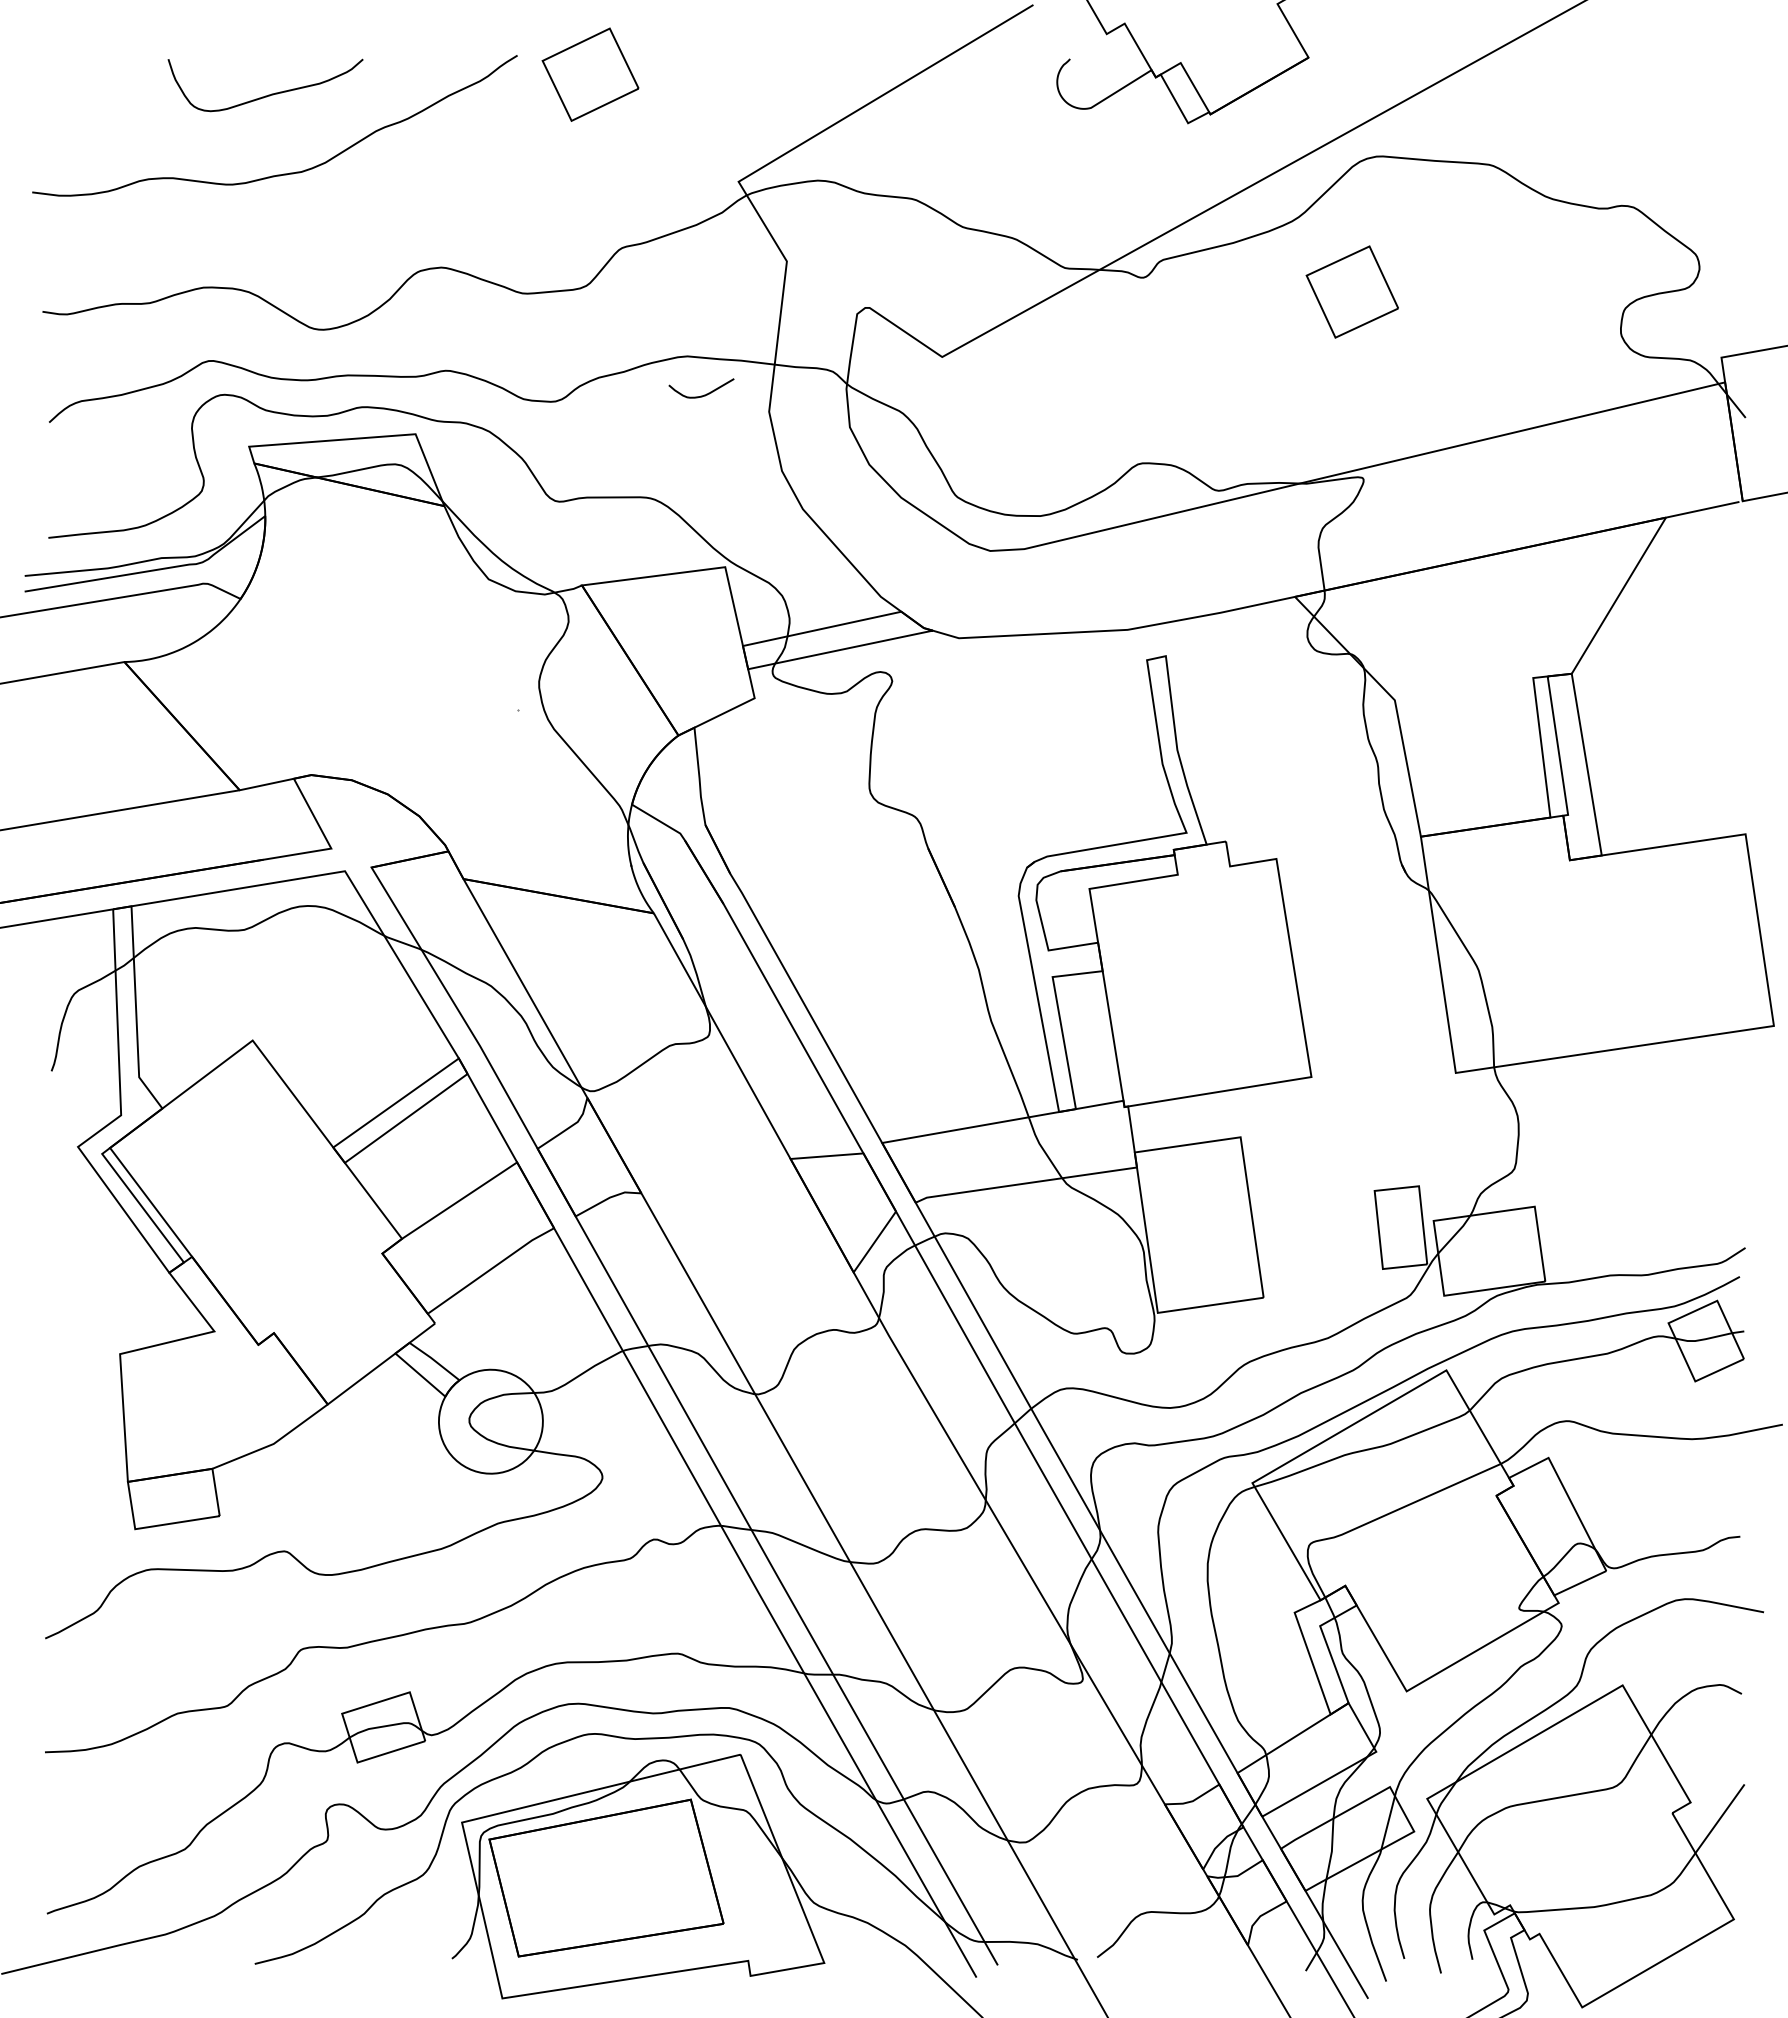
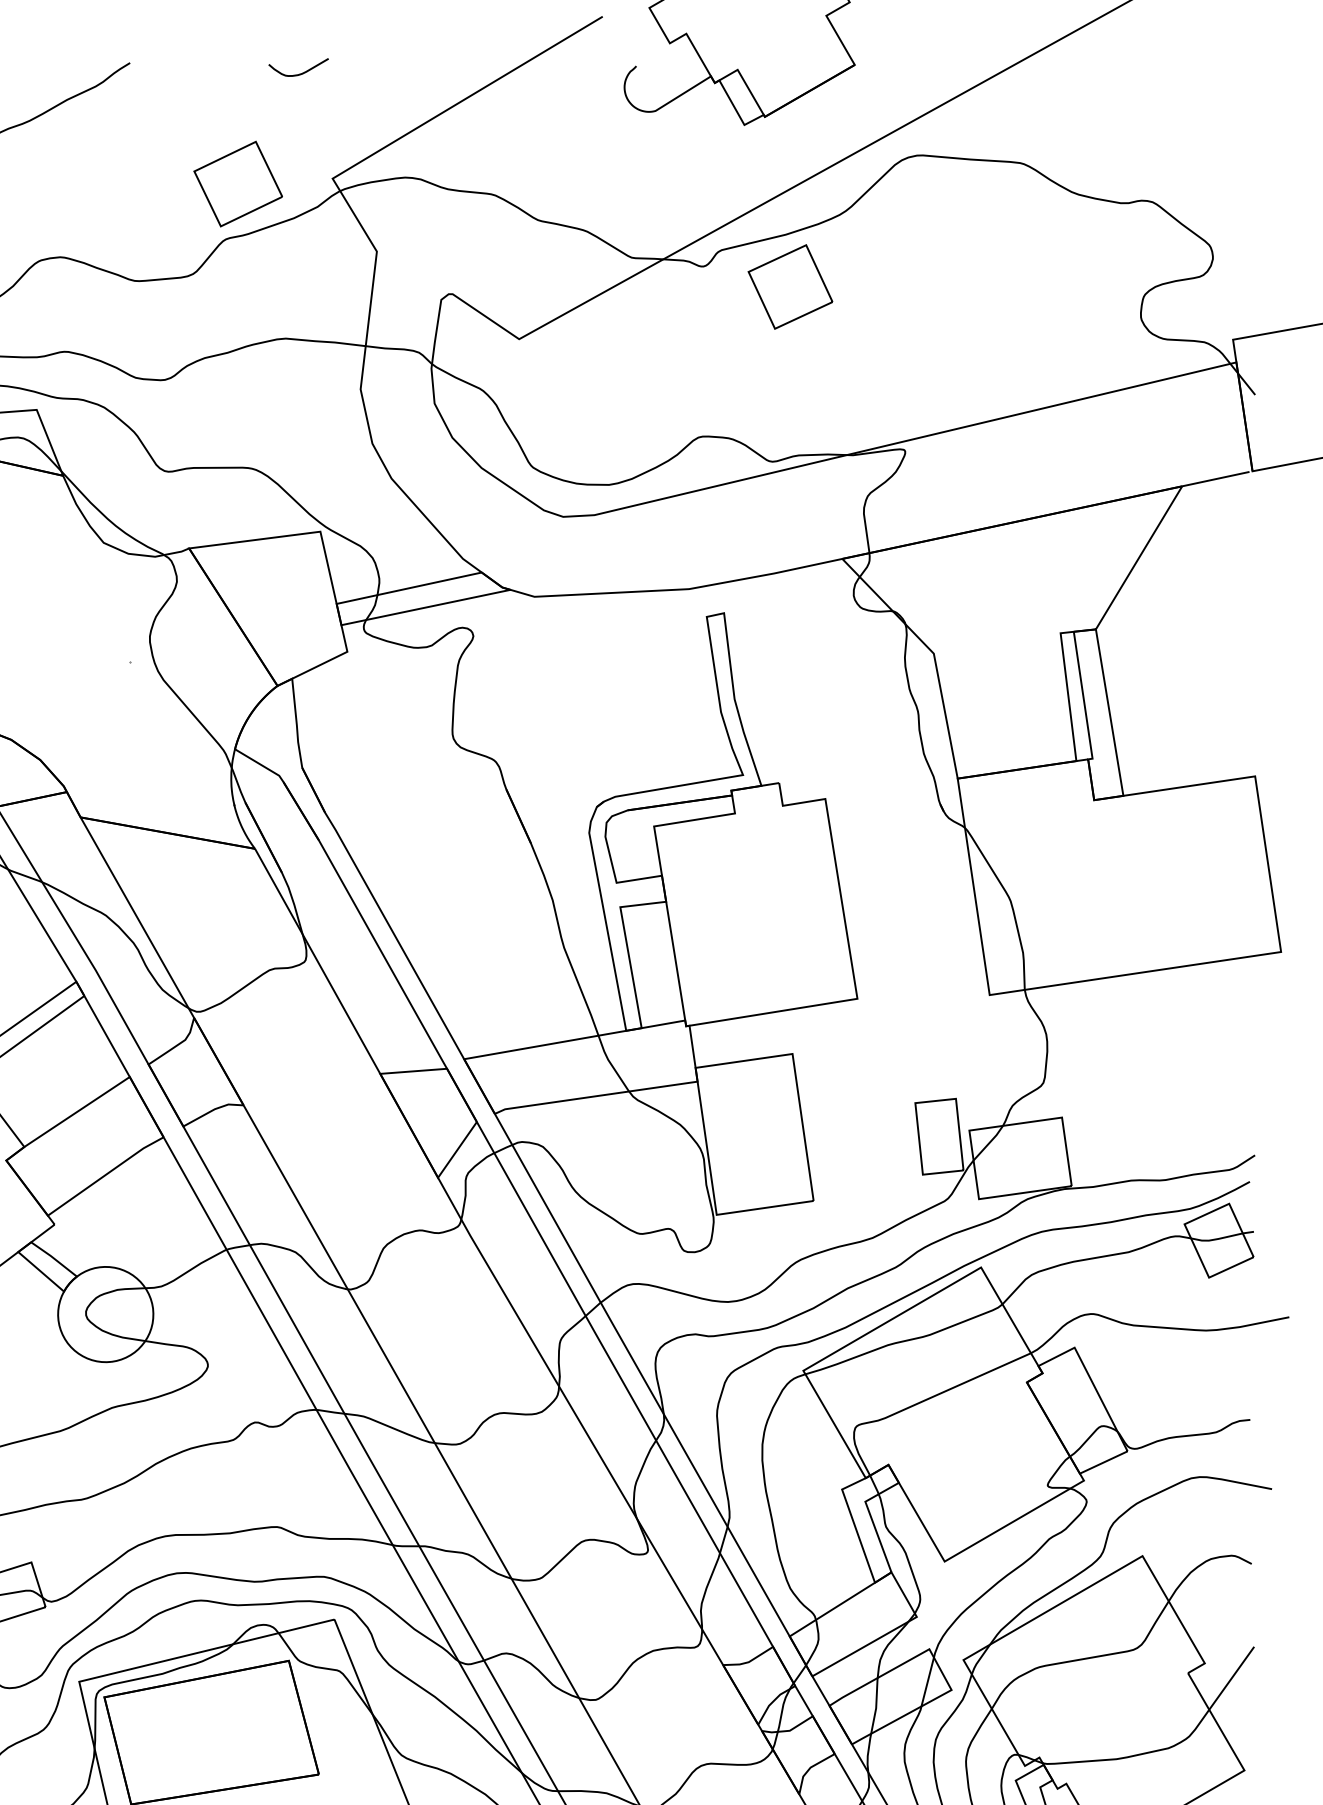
part: (590, 74) -> (238, 183), moved
part: (1351, 291) -> (789, 286), moved
curve: (704, 394) -> (301, 73), moved

